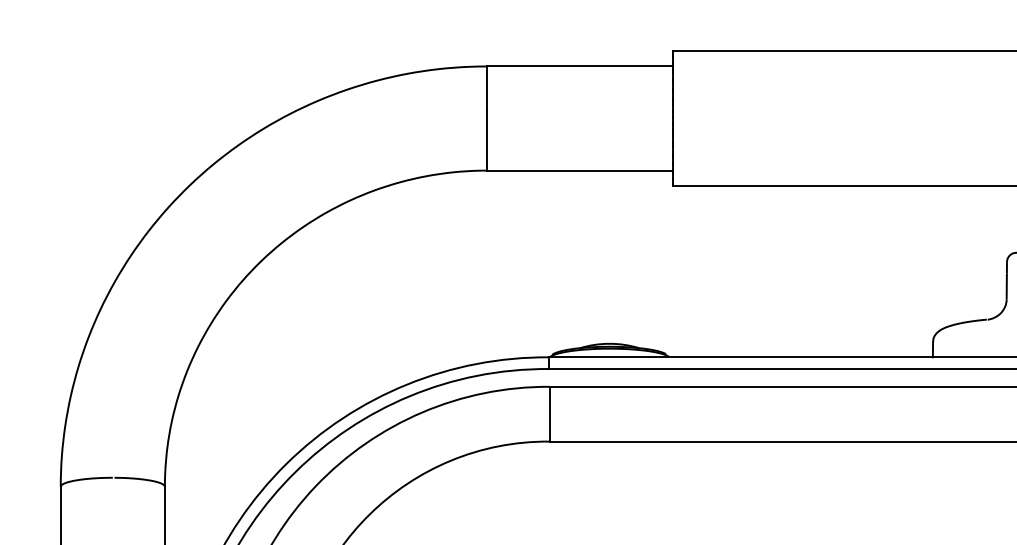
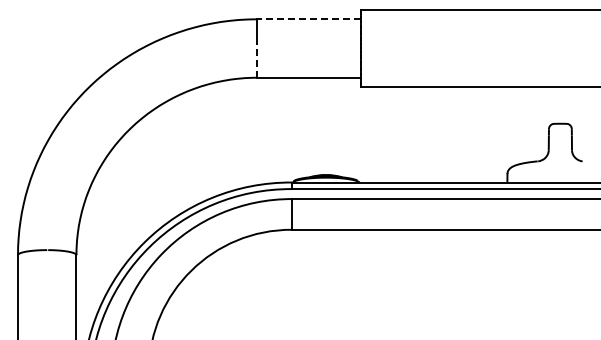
line: (578, 66) -> (308, 19), solid -> dashed
line: (487, 139) -> (257, 60), solid -> dashed

